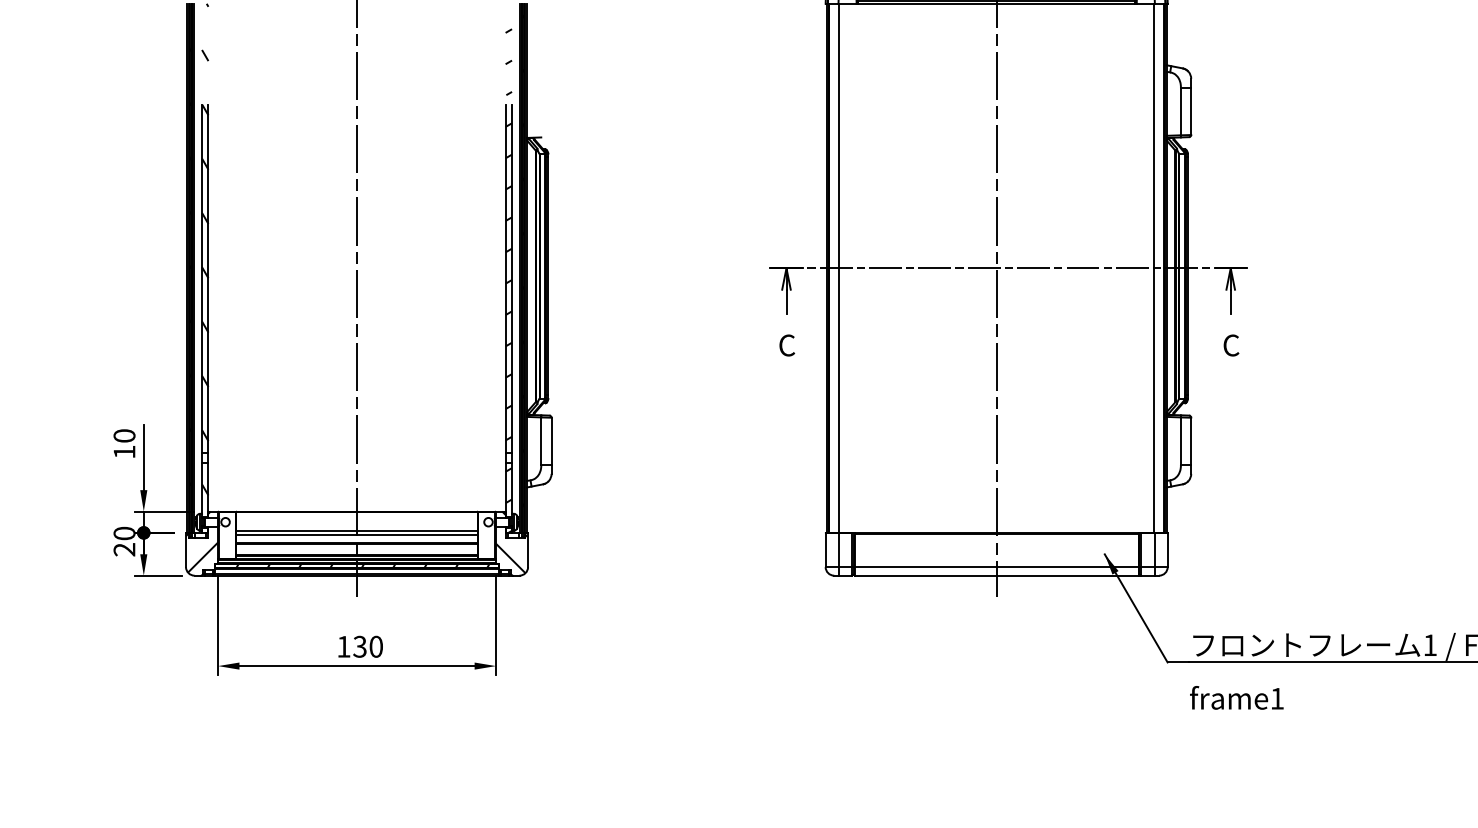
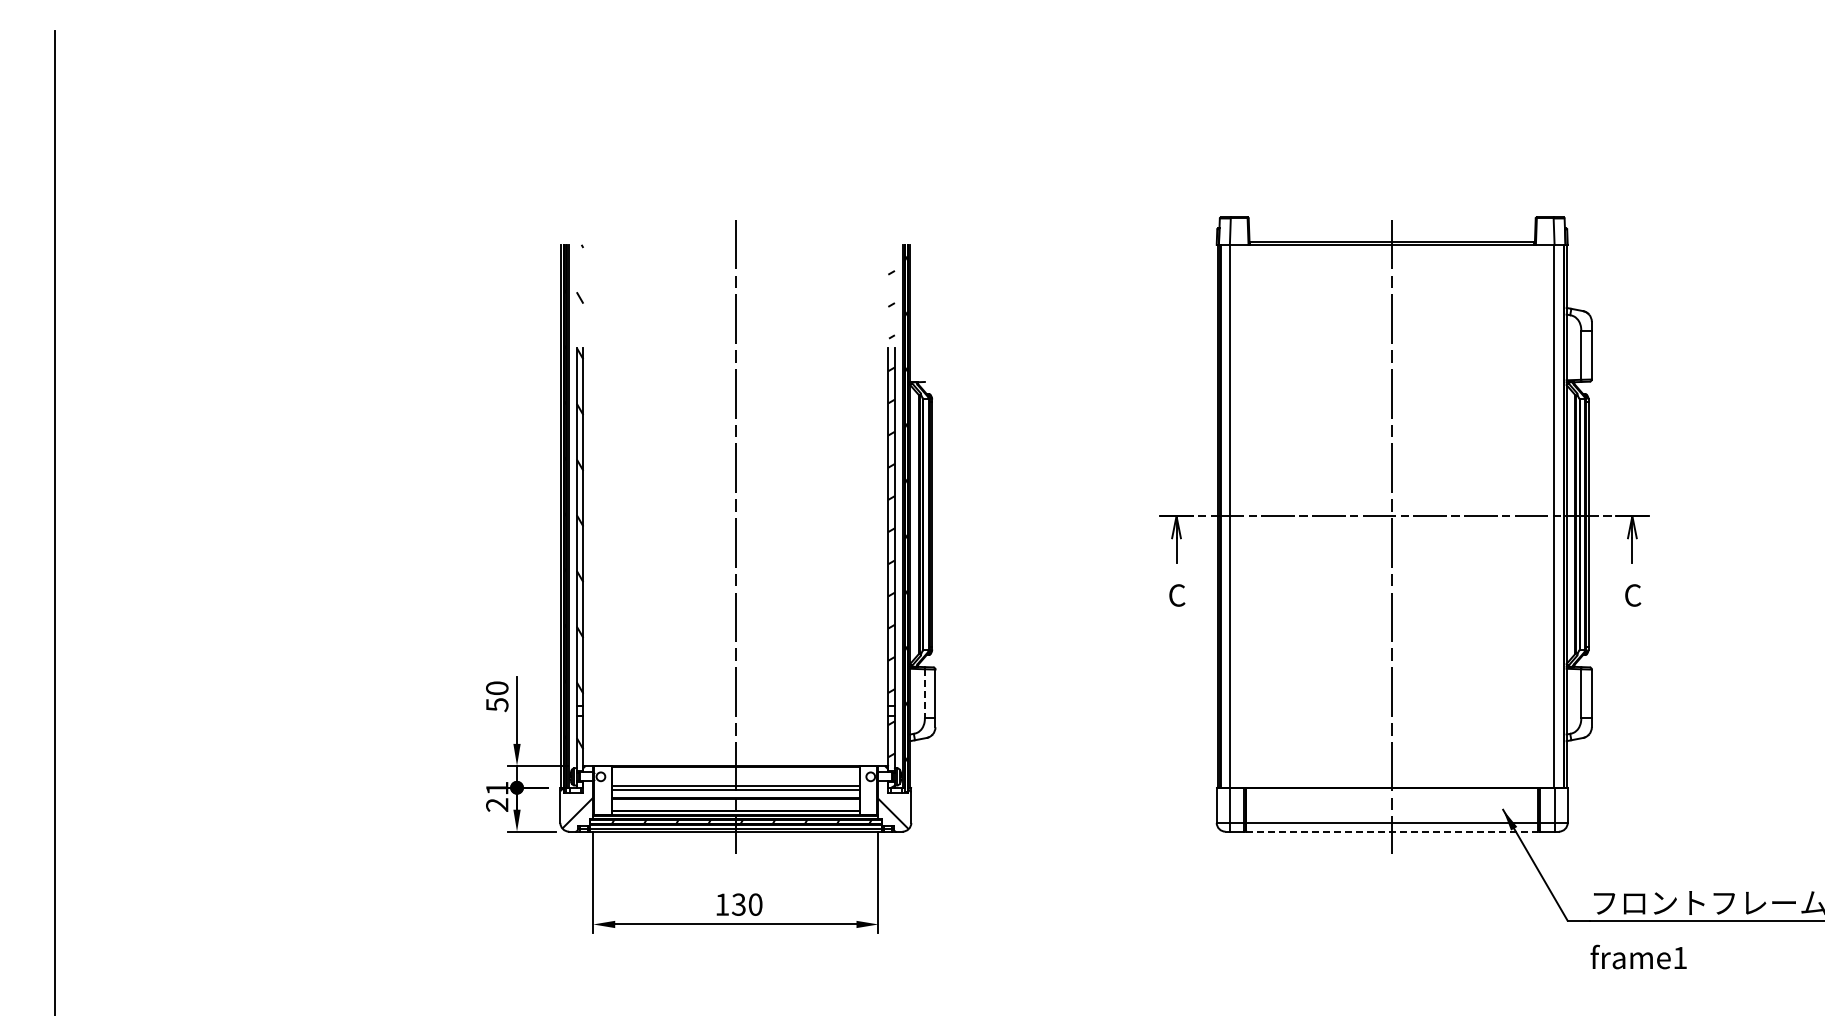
line: (540, 441) -> (924, 694), solid -> dashed
text: (124, 452) -> (497, 705), 10 -> 50
text: (124, 533) -> (497, 788), 20 -> 21
line: (996, 575) -> (1392, 831), solid -> dashed

